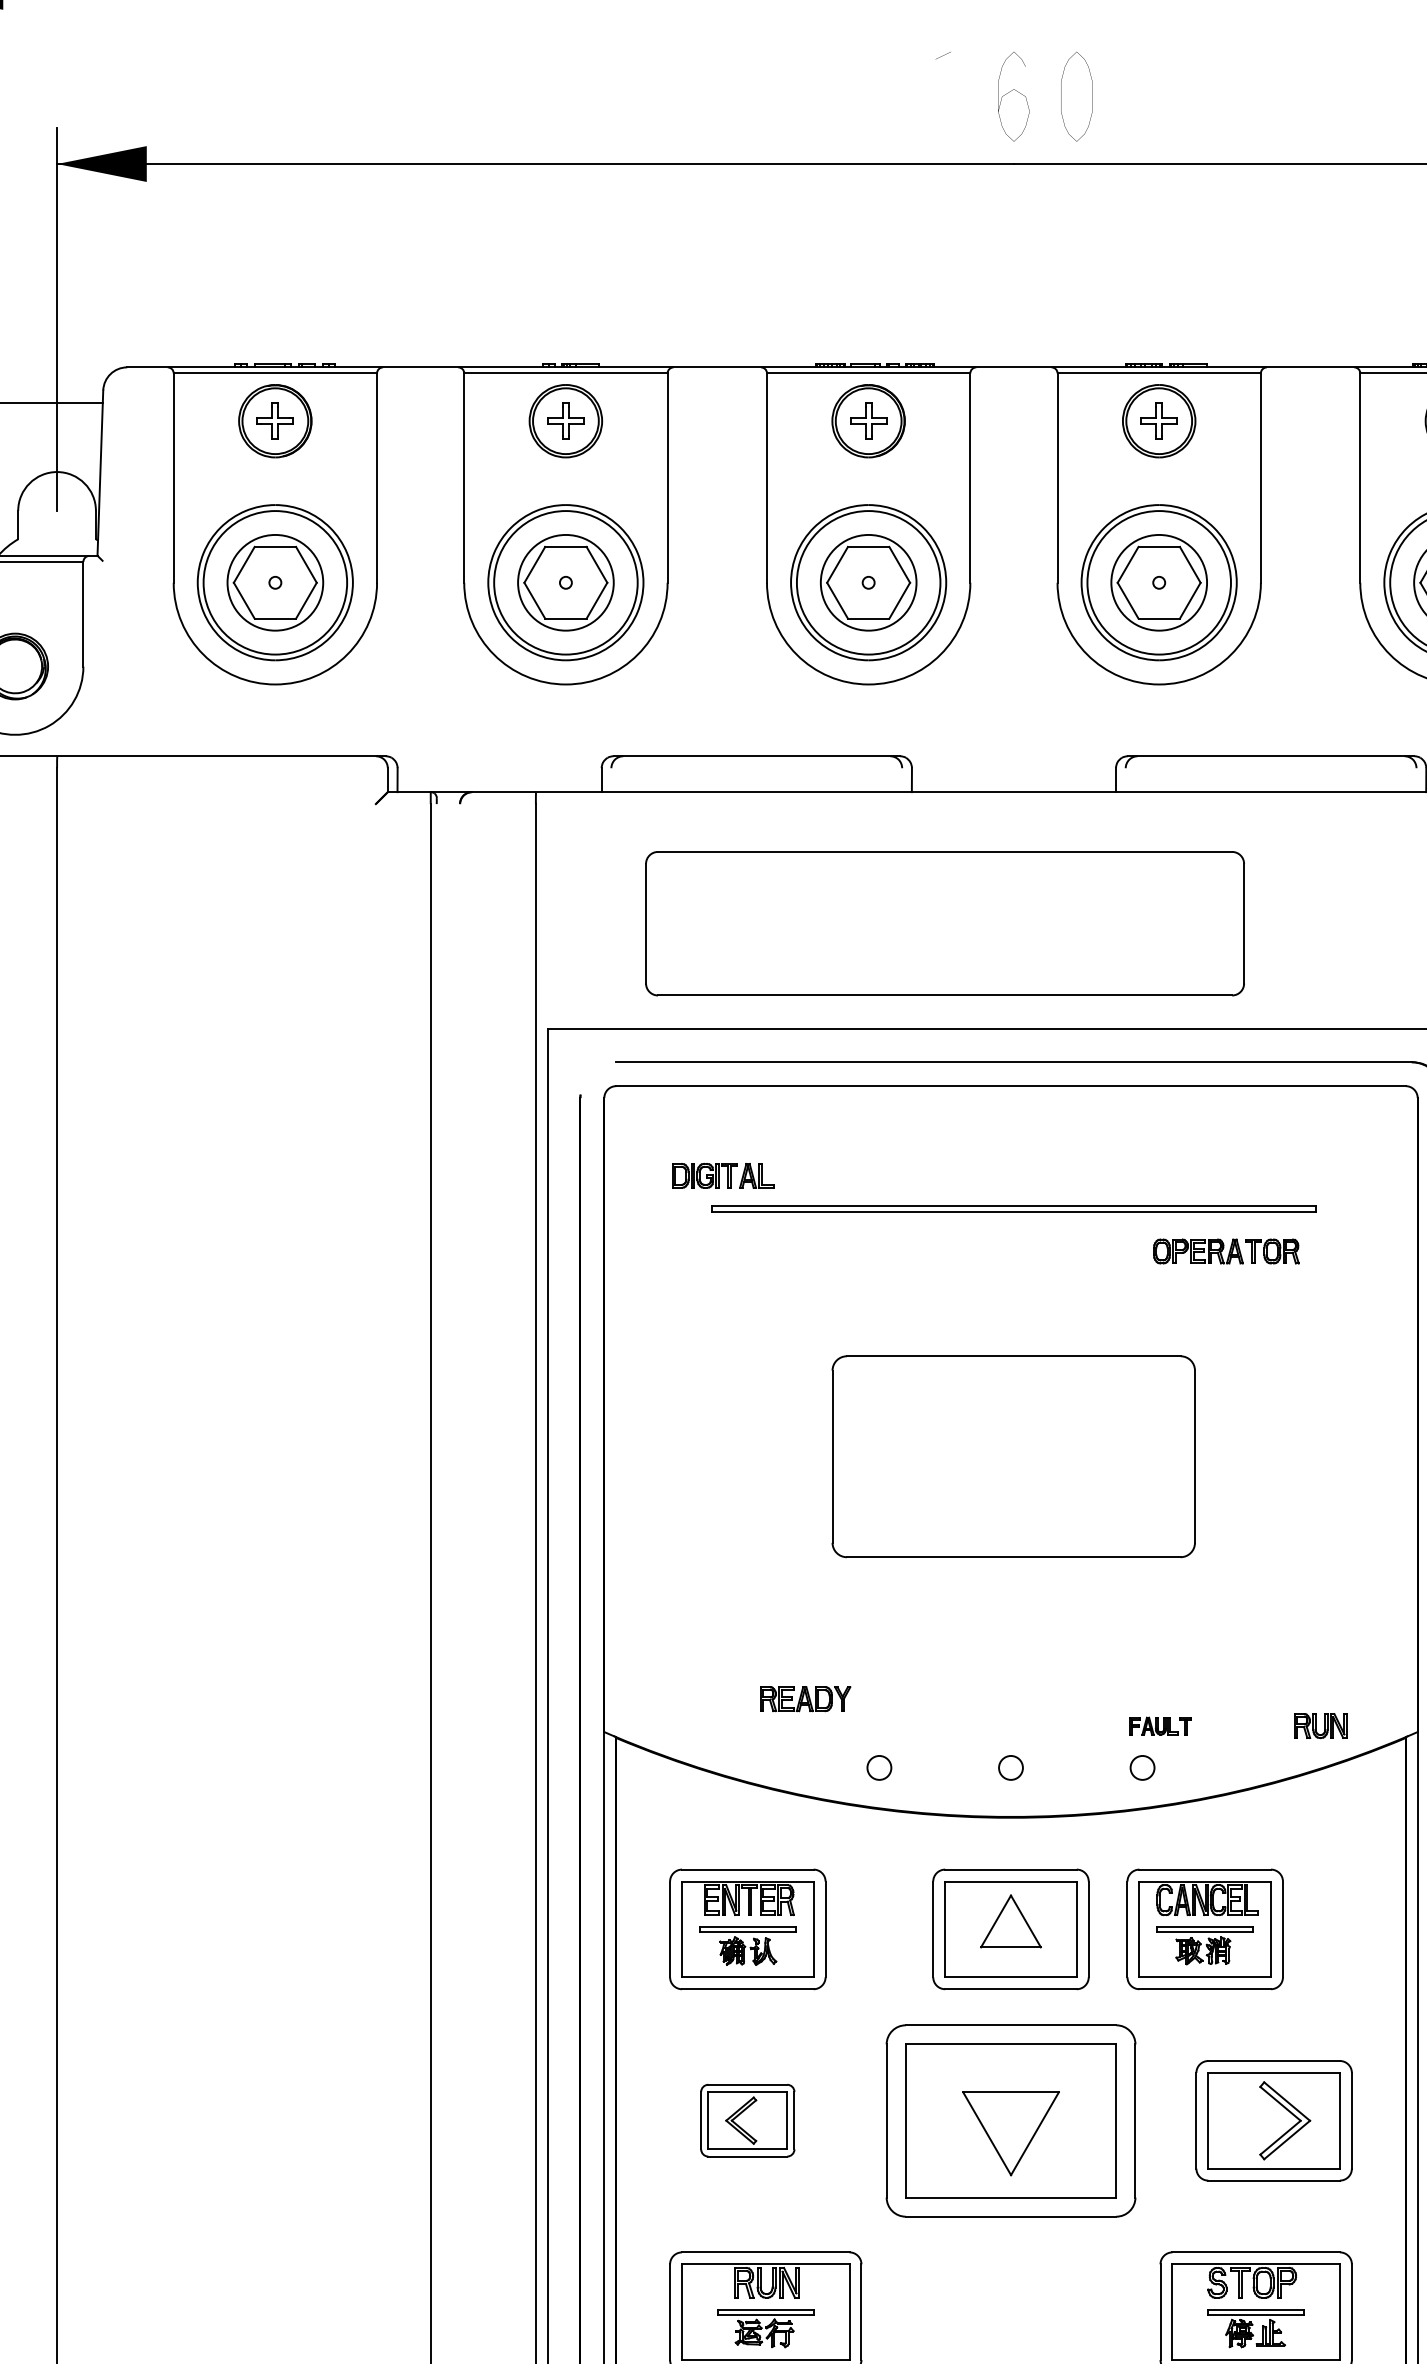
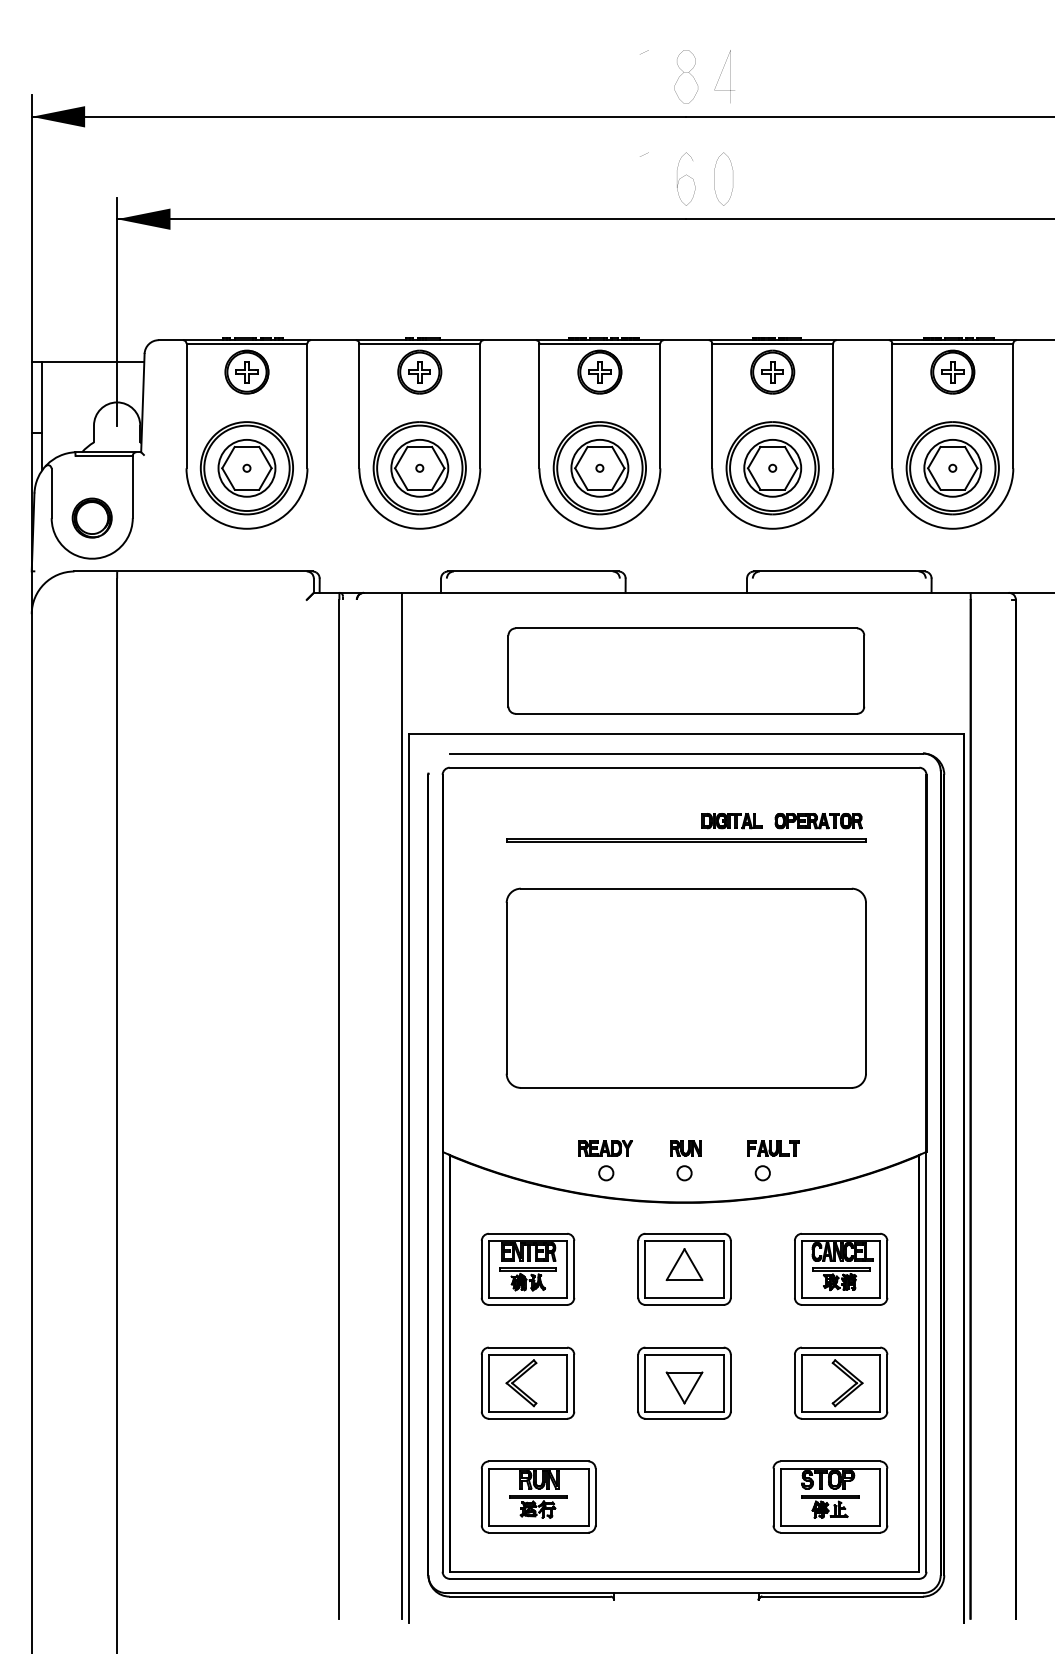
part: (945, 922) -> (686, 670), moved
part: (721, 1176) -> (731, 821), moved
part: (1226, 1252) -> (818, 821), moved
part: (1012, 1455) -> (685, 987), size x1.67
part: (805, 1699) -> (605, 1148), moved
part: (1160, 1726) -> (773, 1148), size x1.43
part: (1320, 1726) -> (685, 1148), moved
part: (1205, 1927) -> (841, 1268), moved
part: (746, 2119) -> (527, 1382), size x1.67
part: (1010, 2119) -> (684, 1382), size x0.62

